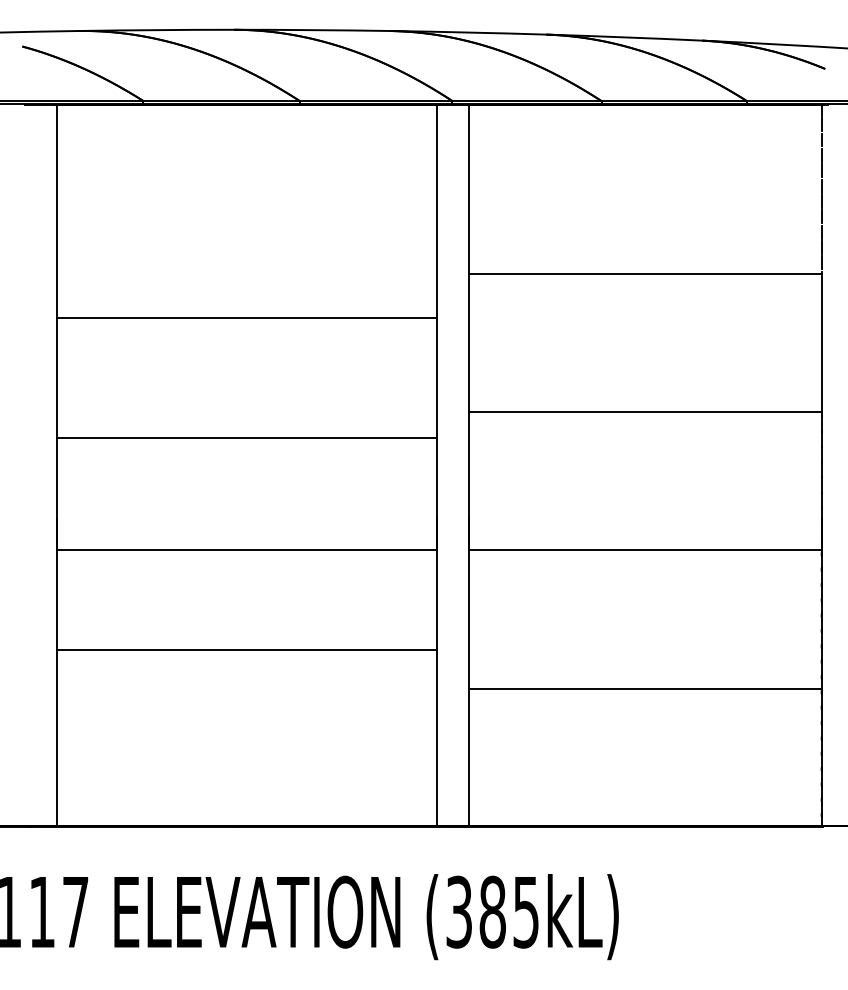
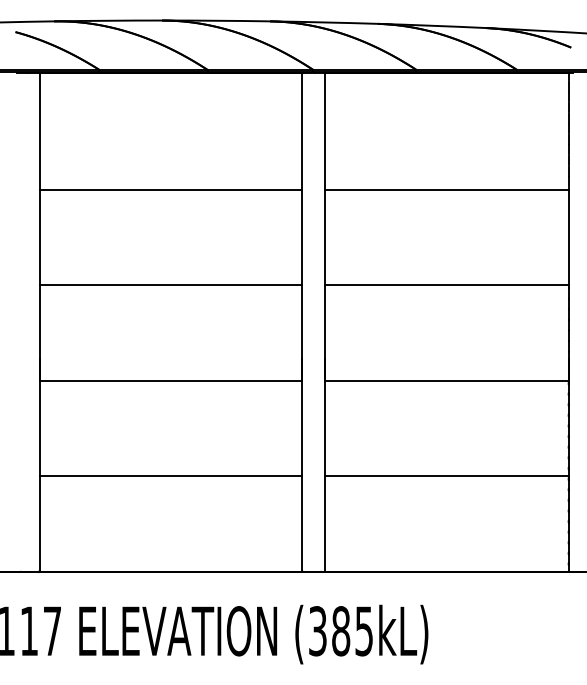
line: (246, 317) -> (170, 189), moved
line: (246, 438) -> (170, 285), moved
line: (246, 649) -> (170, 476), moved

